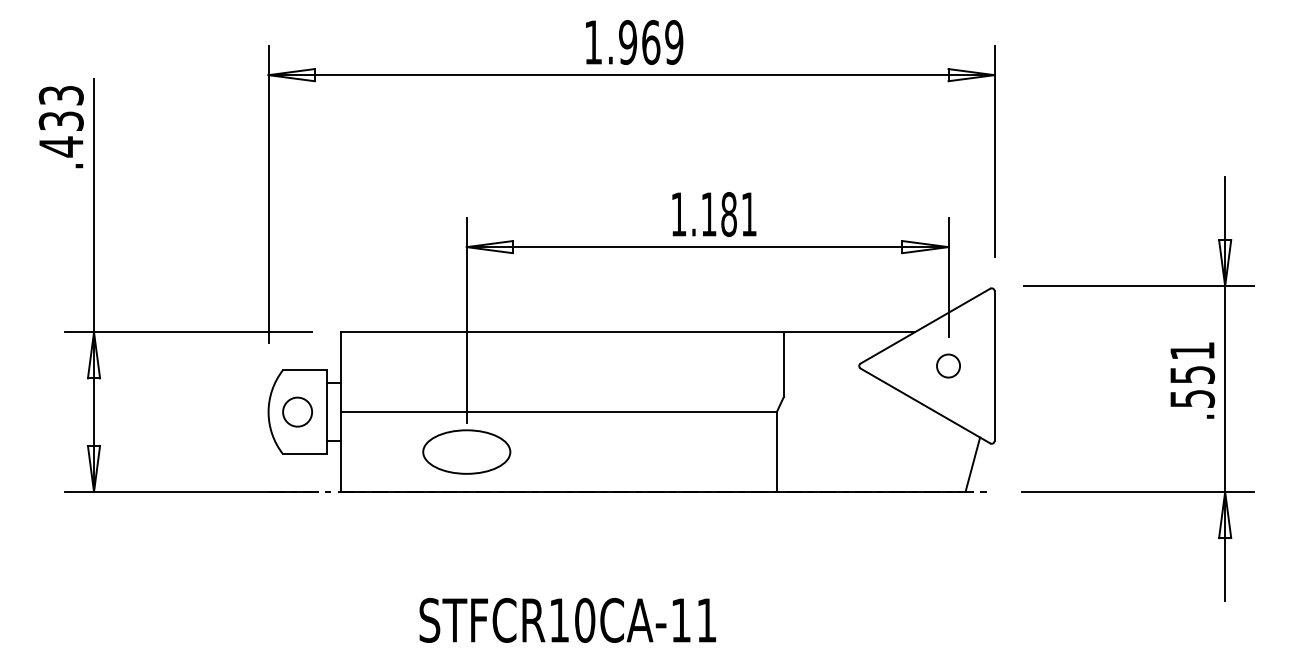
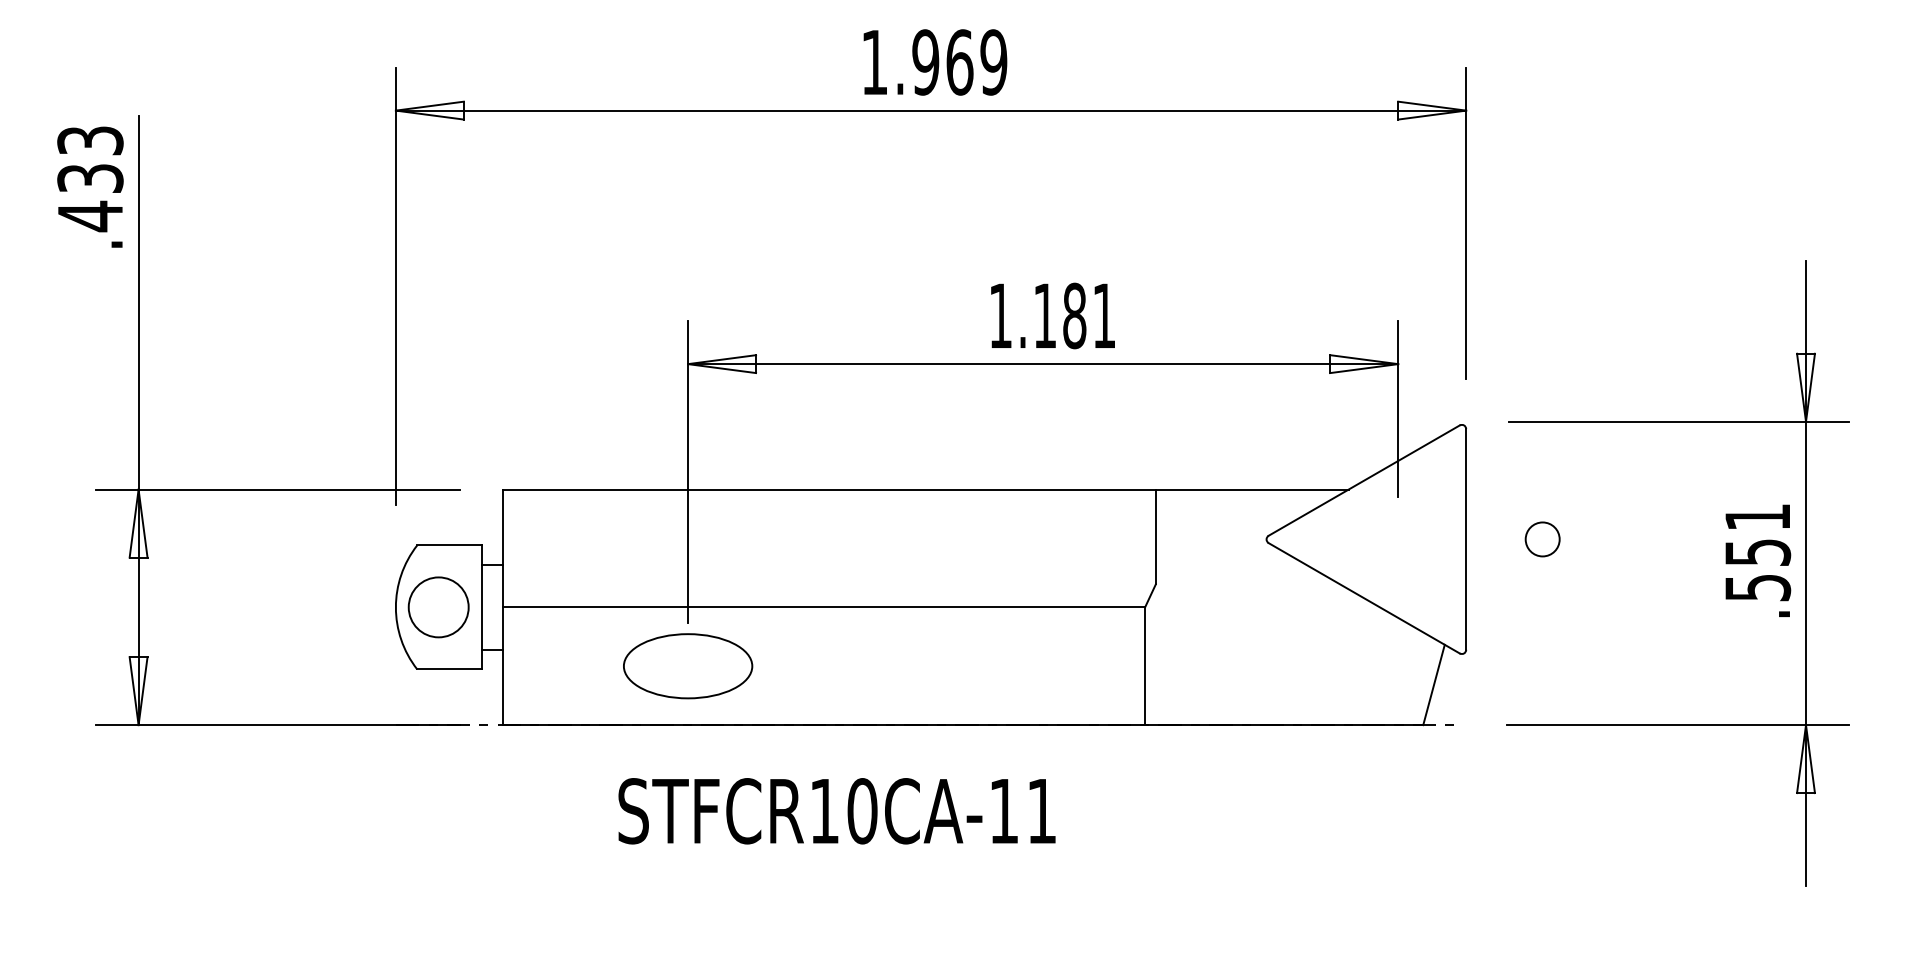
circle: (948, 365) -> (1542, 538), moved
circle: (297, 411) -> (438, 606), size x1.4
text: (567, 620) -> (836, 811), moved

